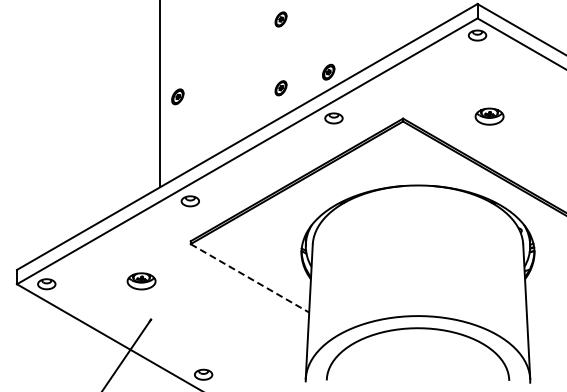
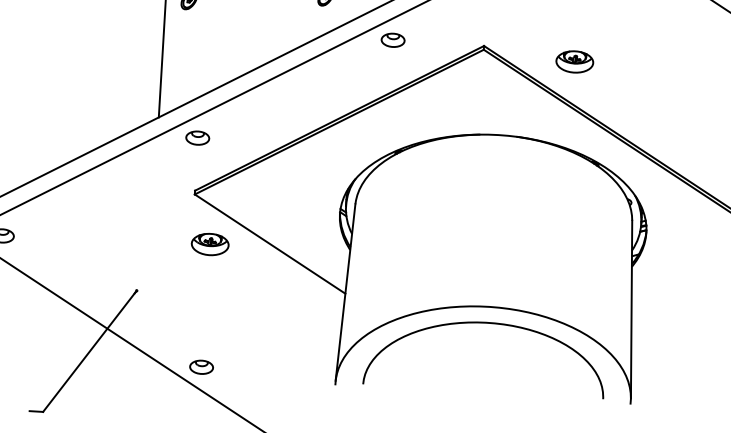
part: (489, 116) -> (574, 61), moved
line: (250, 278) -> (270, 244), dashed -> solid
part: (141, 281) -> (210, 244), moved

